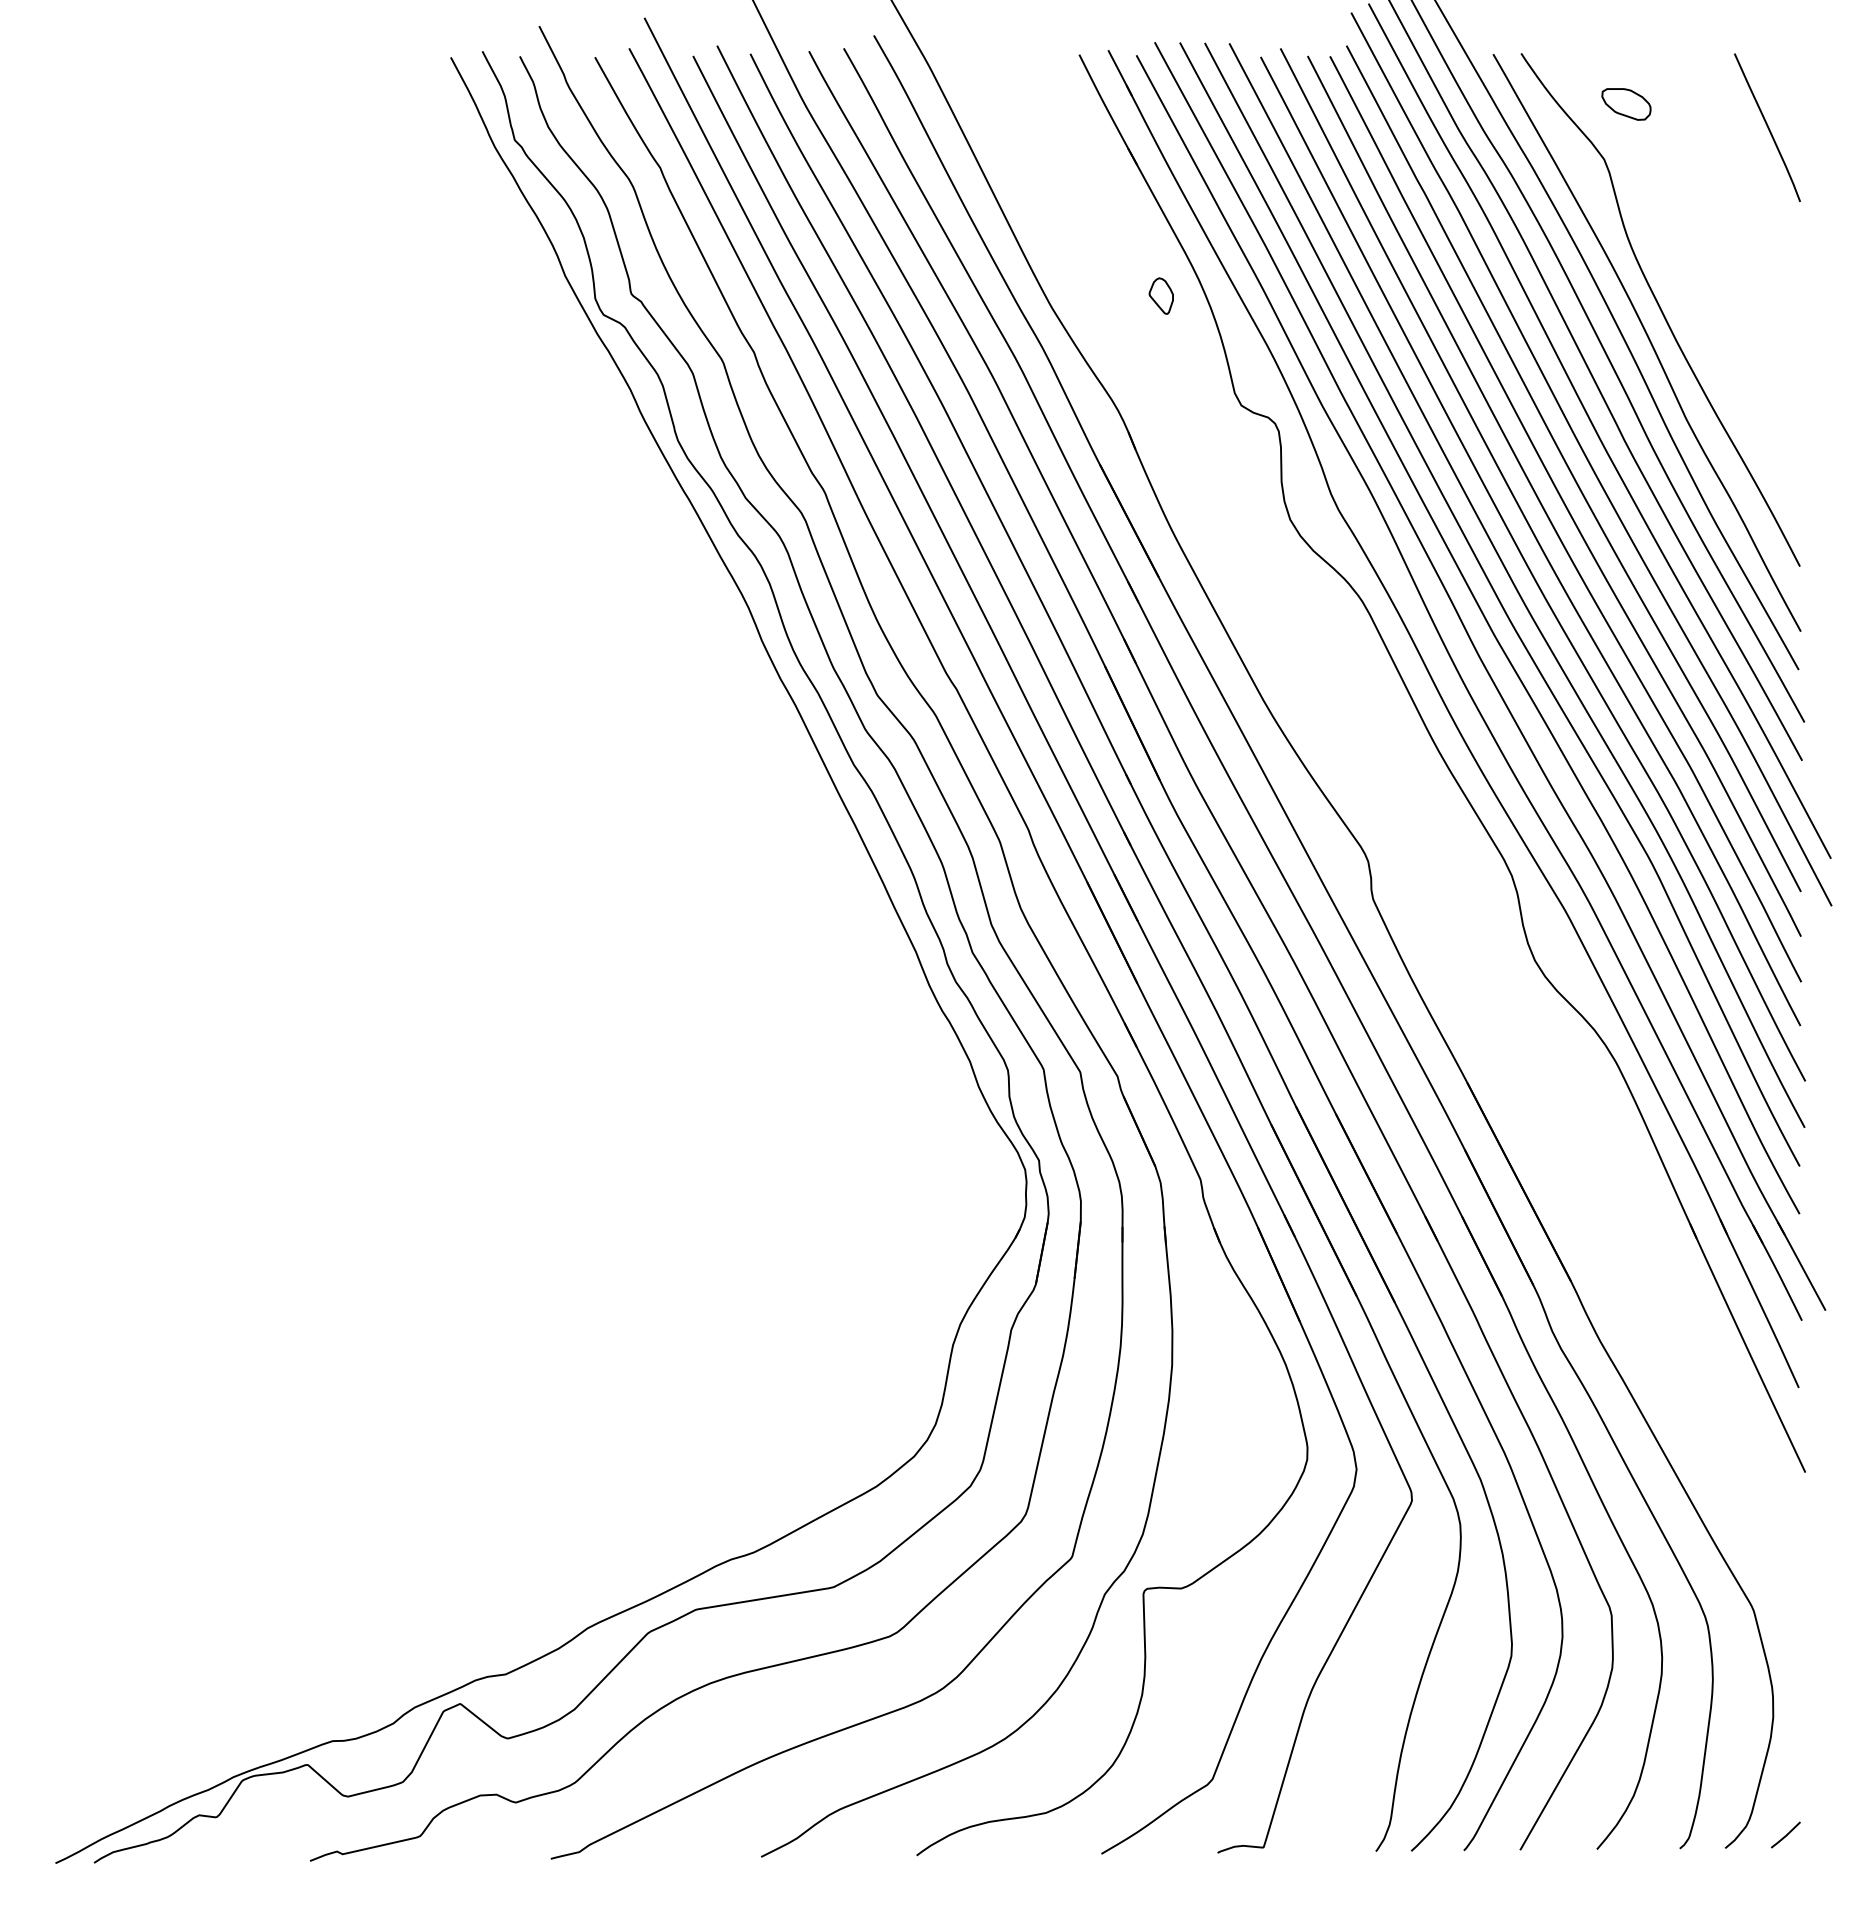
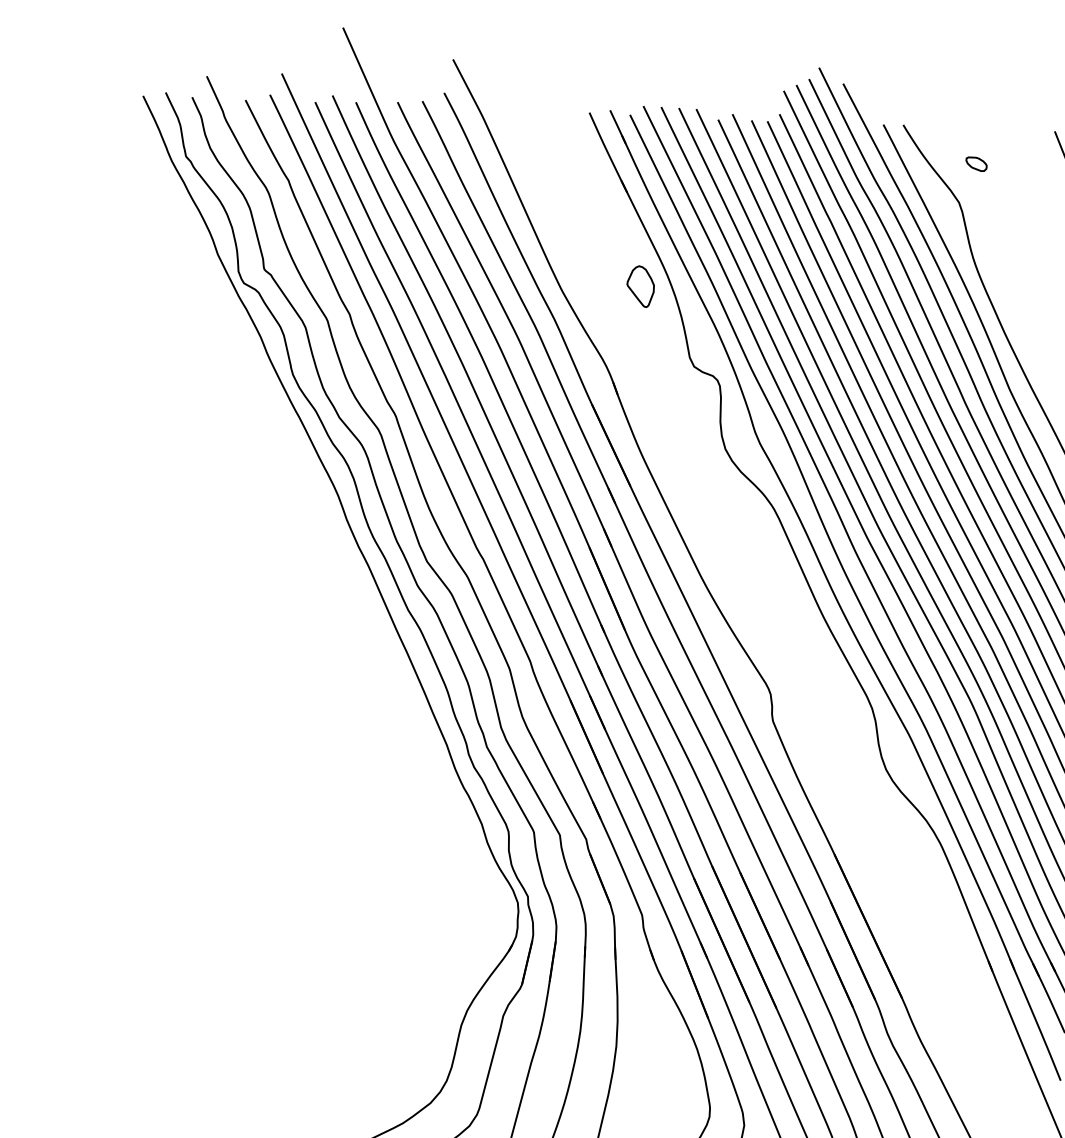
part: (1626, 104) -> (976, 164), size x0.6
part: (1160, 295) -> (639, 286), size x1.6

